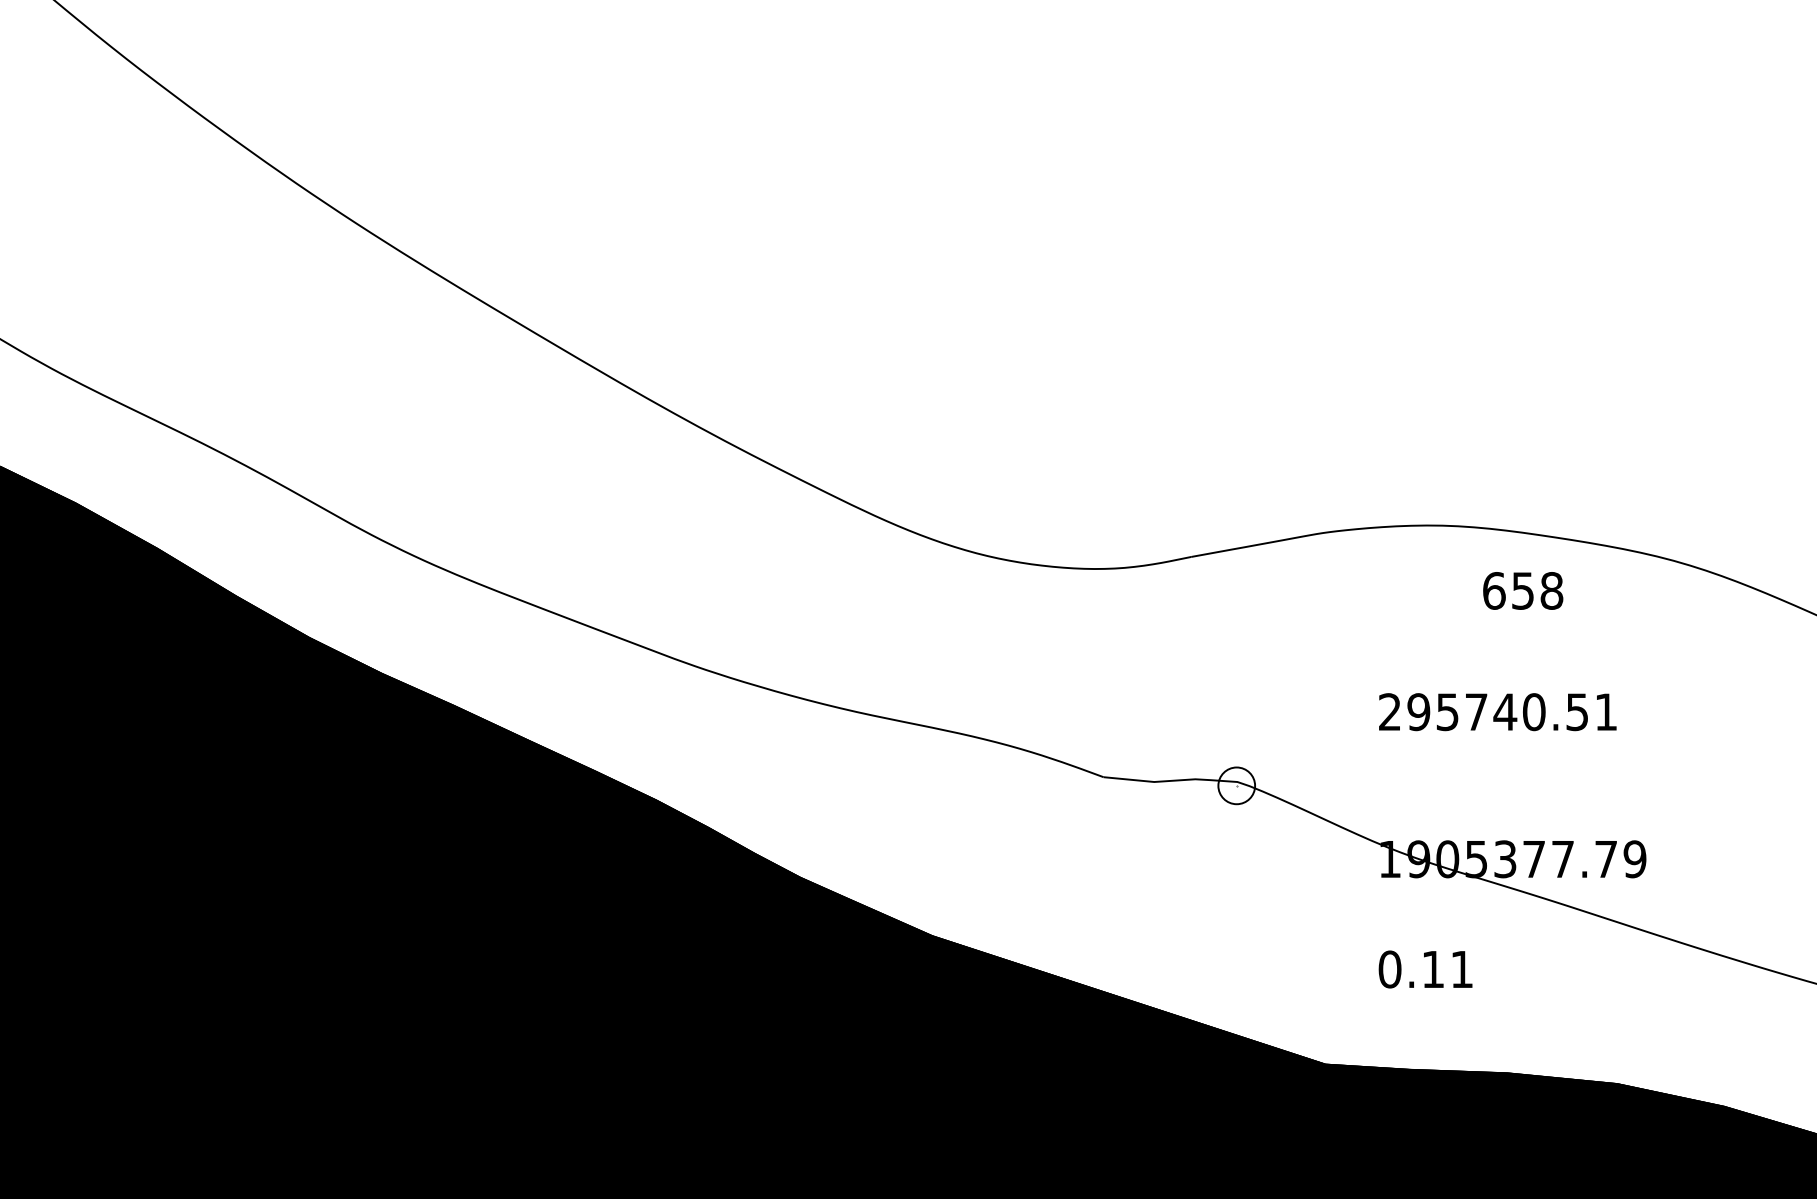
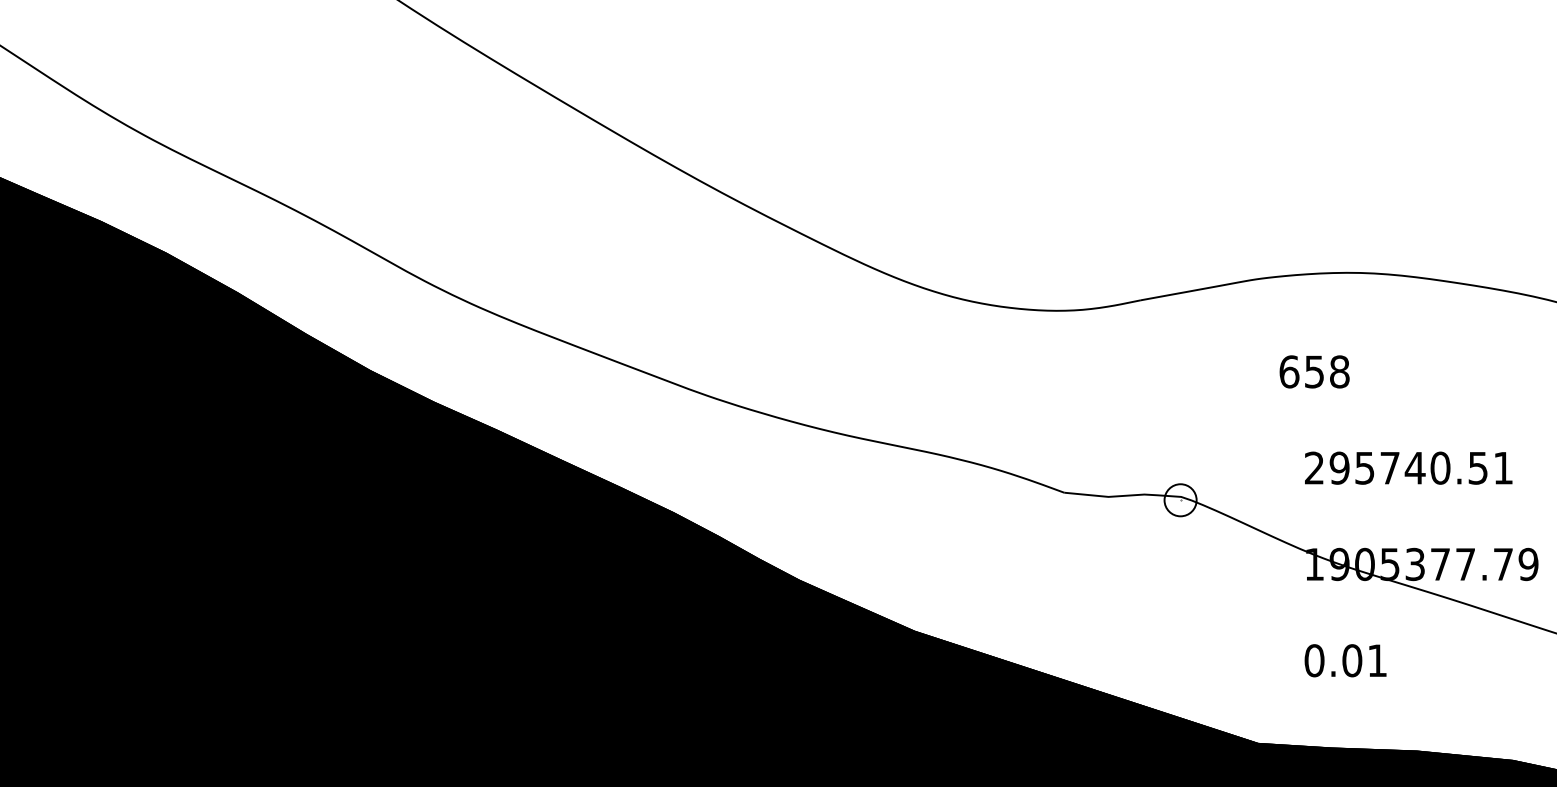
text: (1523, 590) -> (1314, 371), moved
text: (1497, 712) -> (1408, 468), moved
text: (1433, 969) -> (1352, 660), 0.11 -> 0.01

